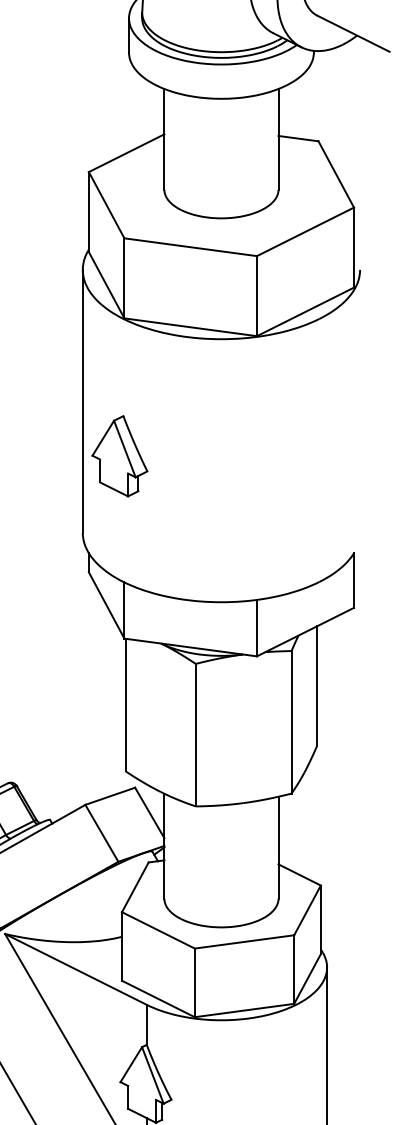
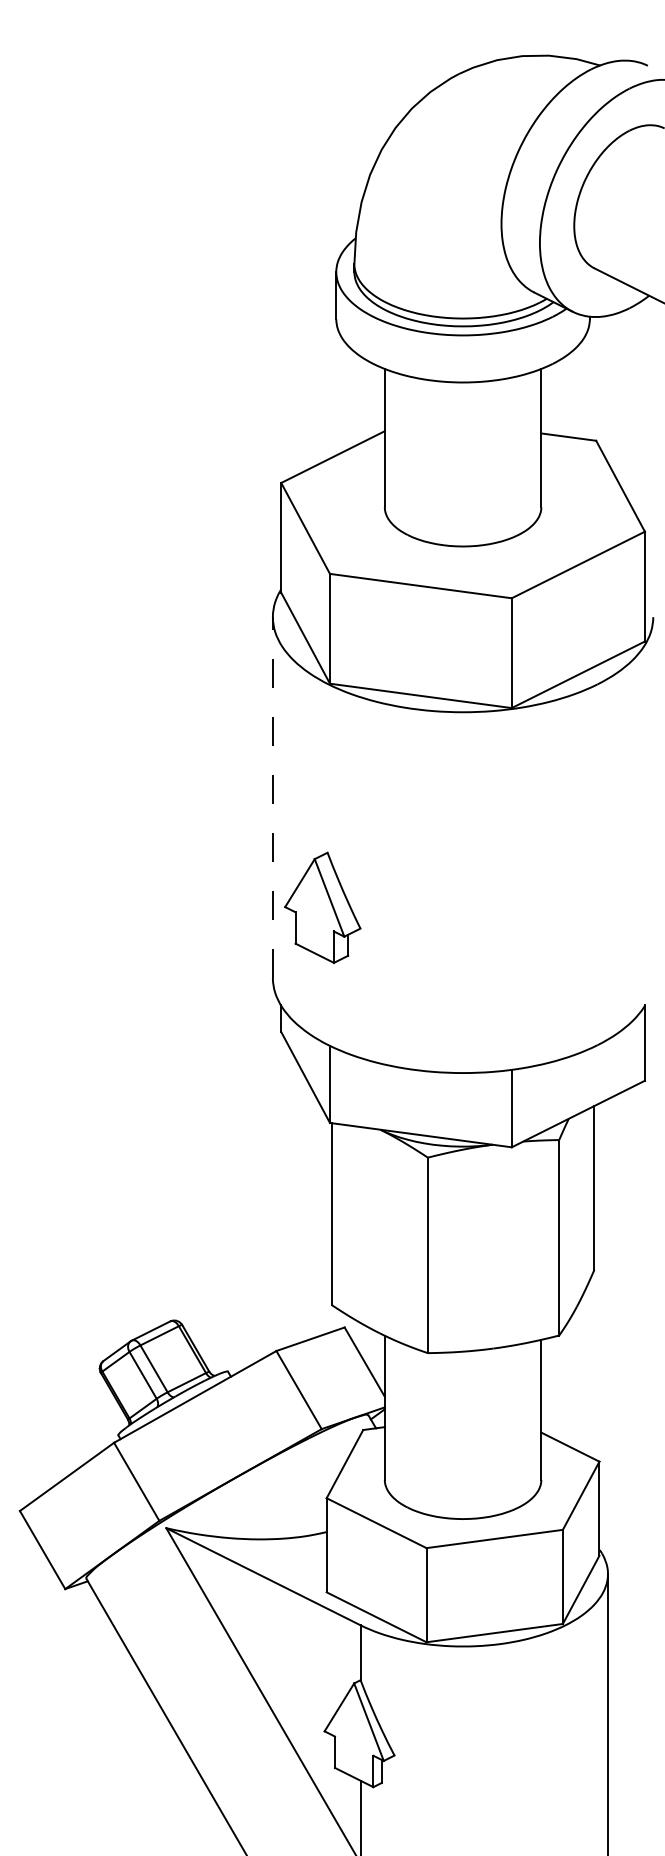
line: (82, 401) -> (272, 797), solid -> dashed
part: (119, 456) -> (322, 907), moved

